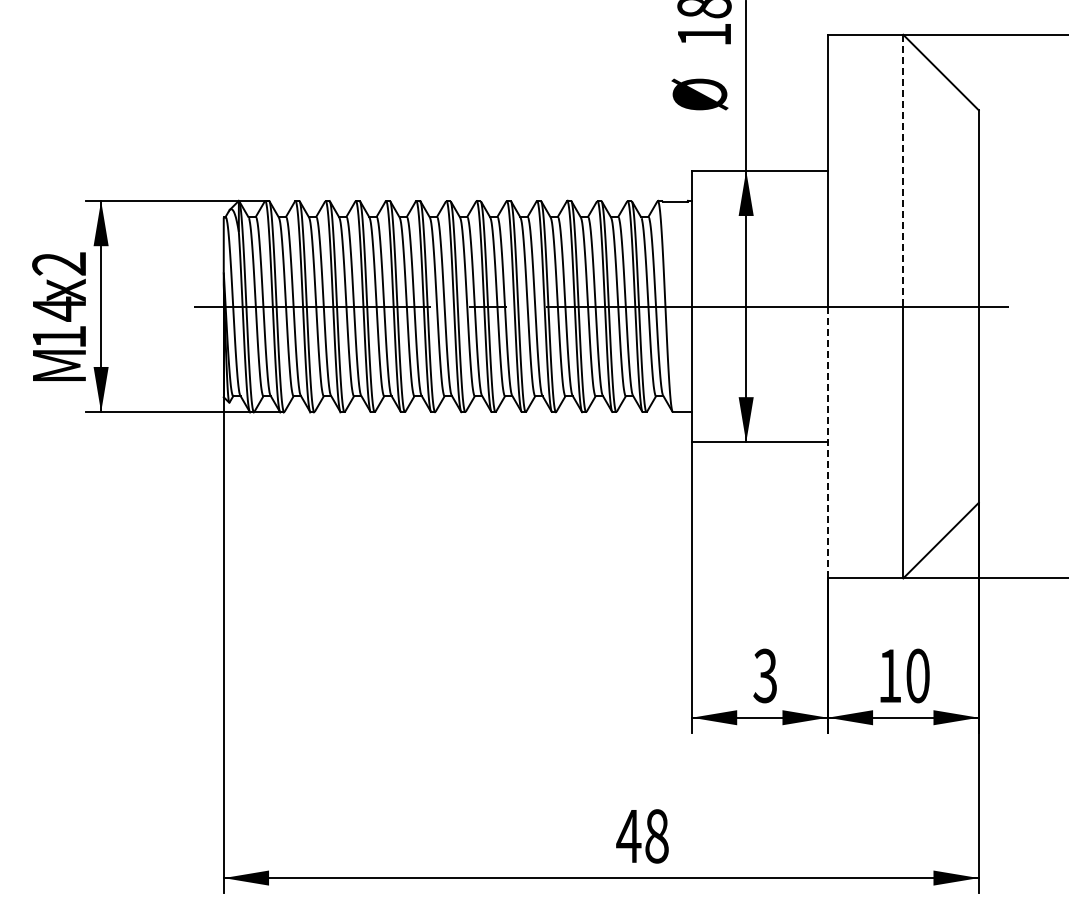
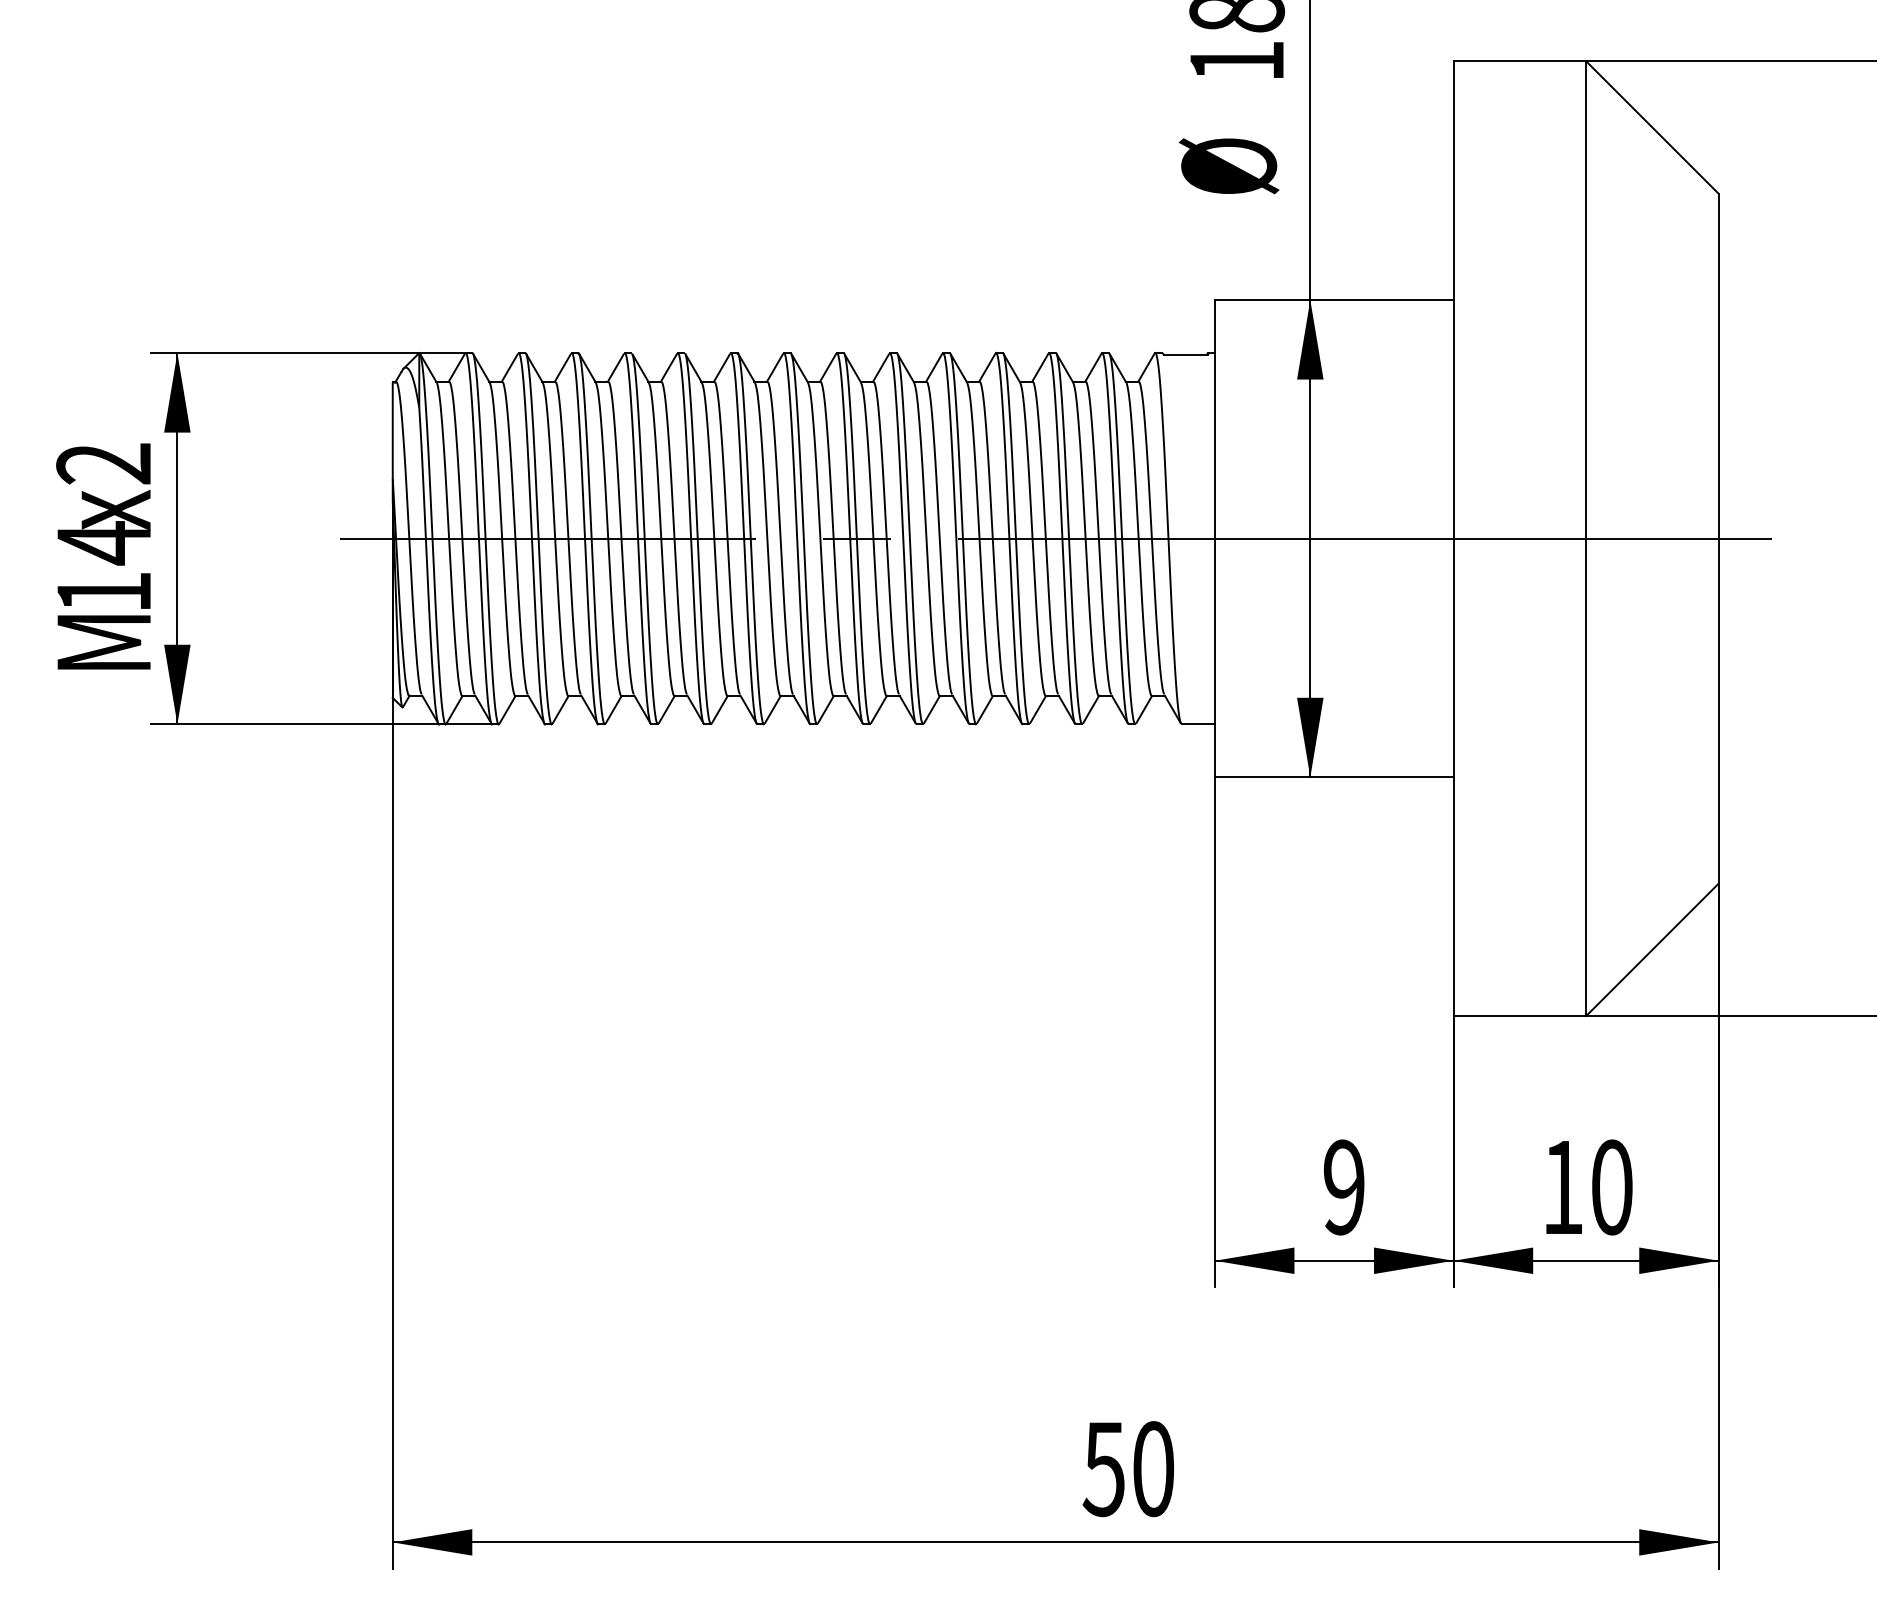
line: (903, 170) -> (1586, 299), dashed -> solid
line: (827, 442) -> (1453, 777), dashed -> solid
text: (764, 675) -> (1342, 1186), 3 -> 9
text: (642, 836) -> (1128, 1469), 48 -> 50

